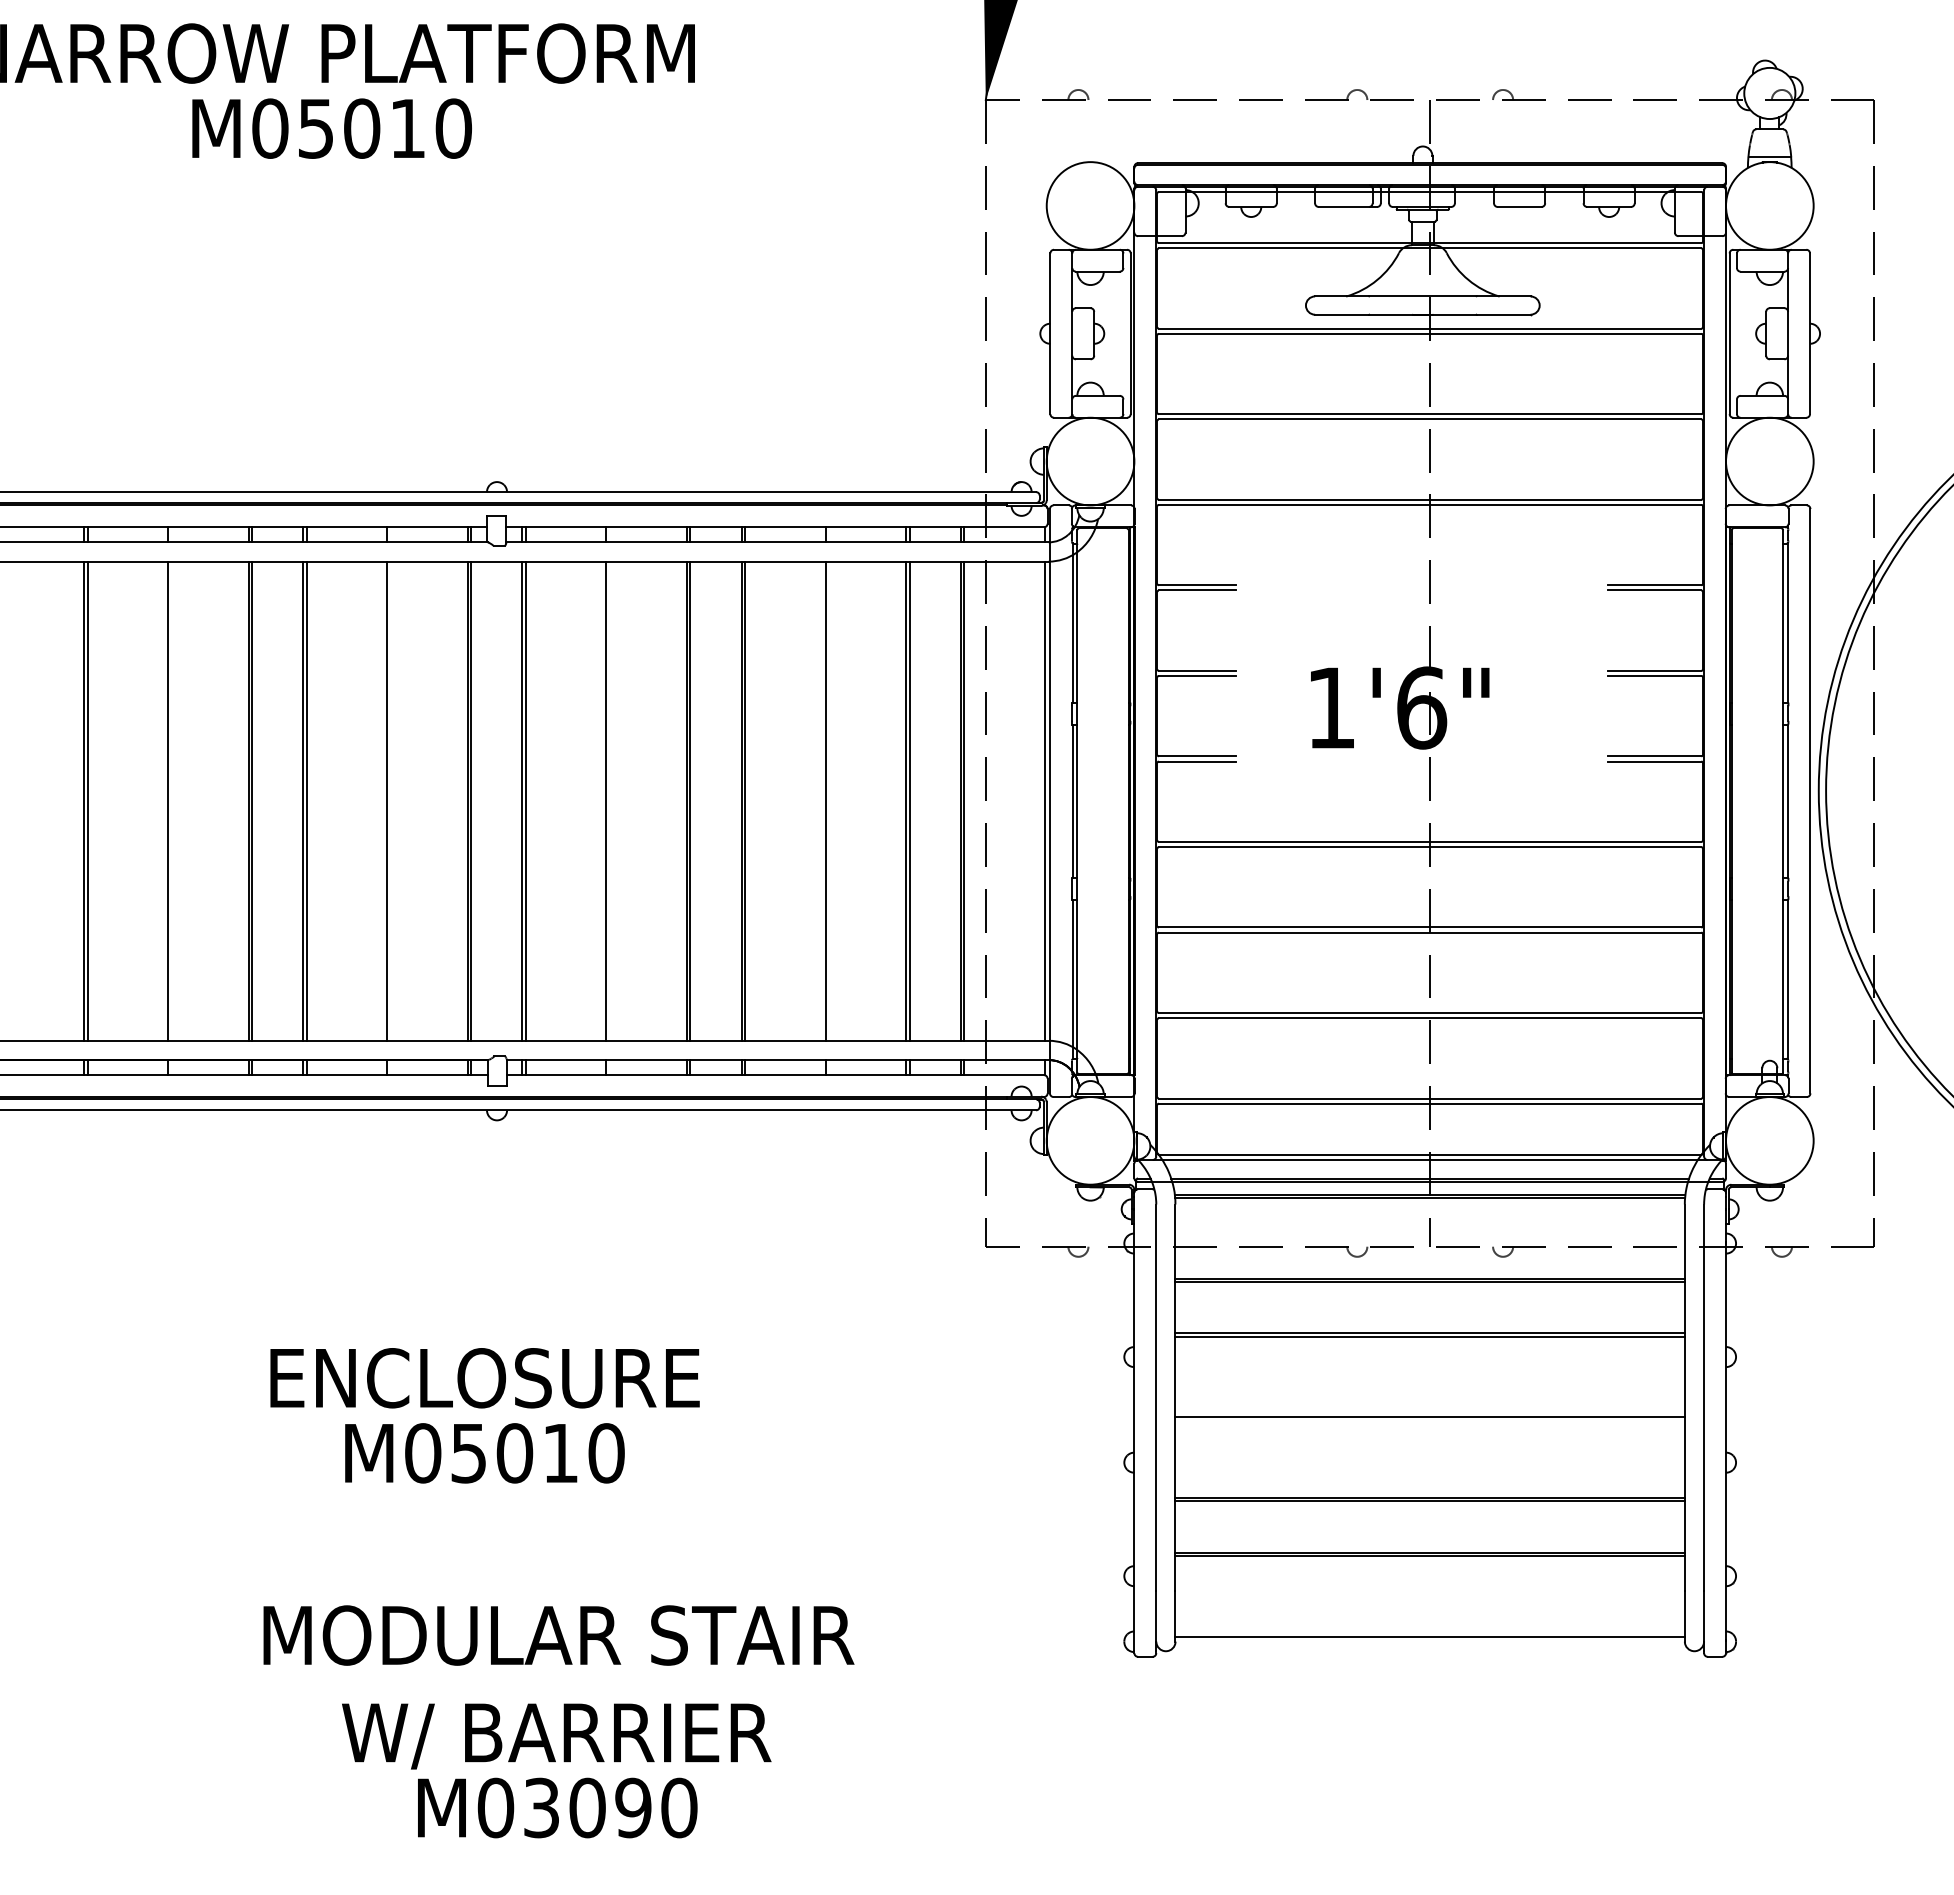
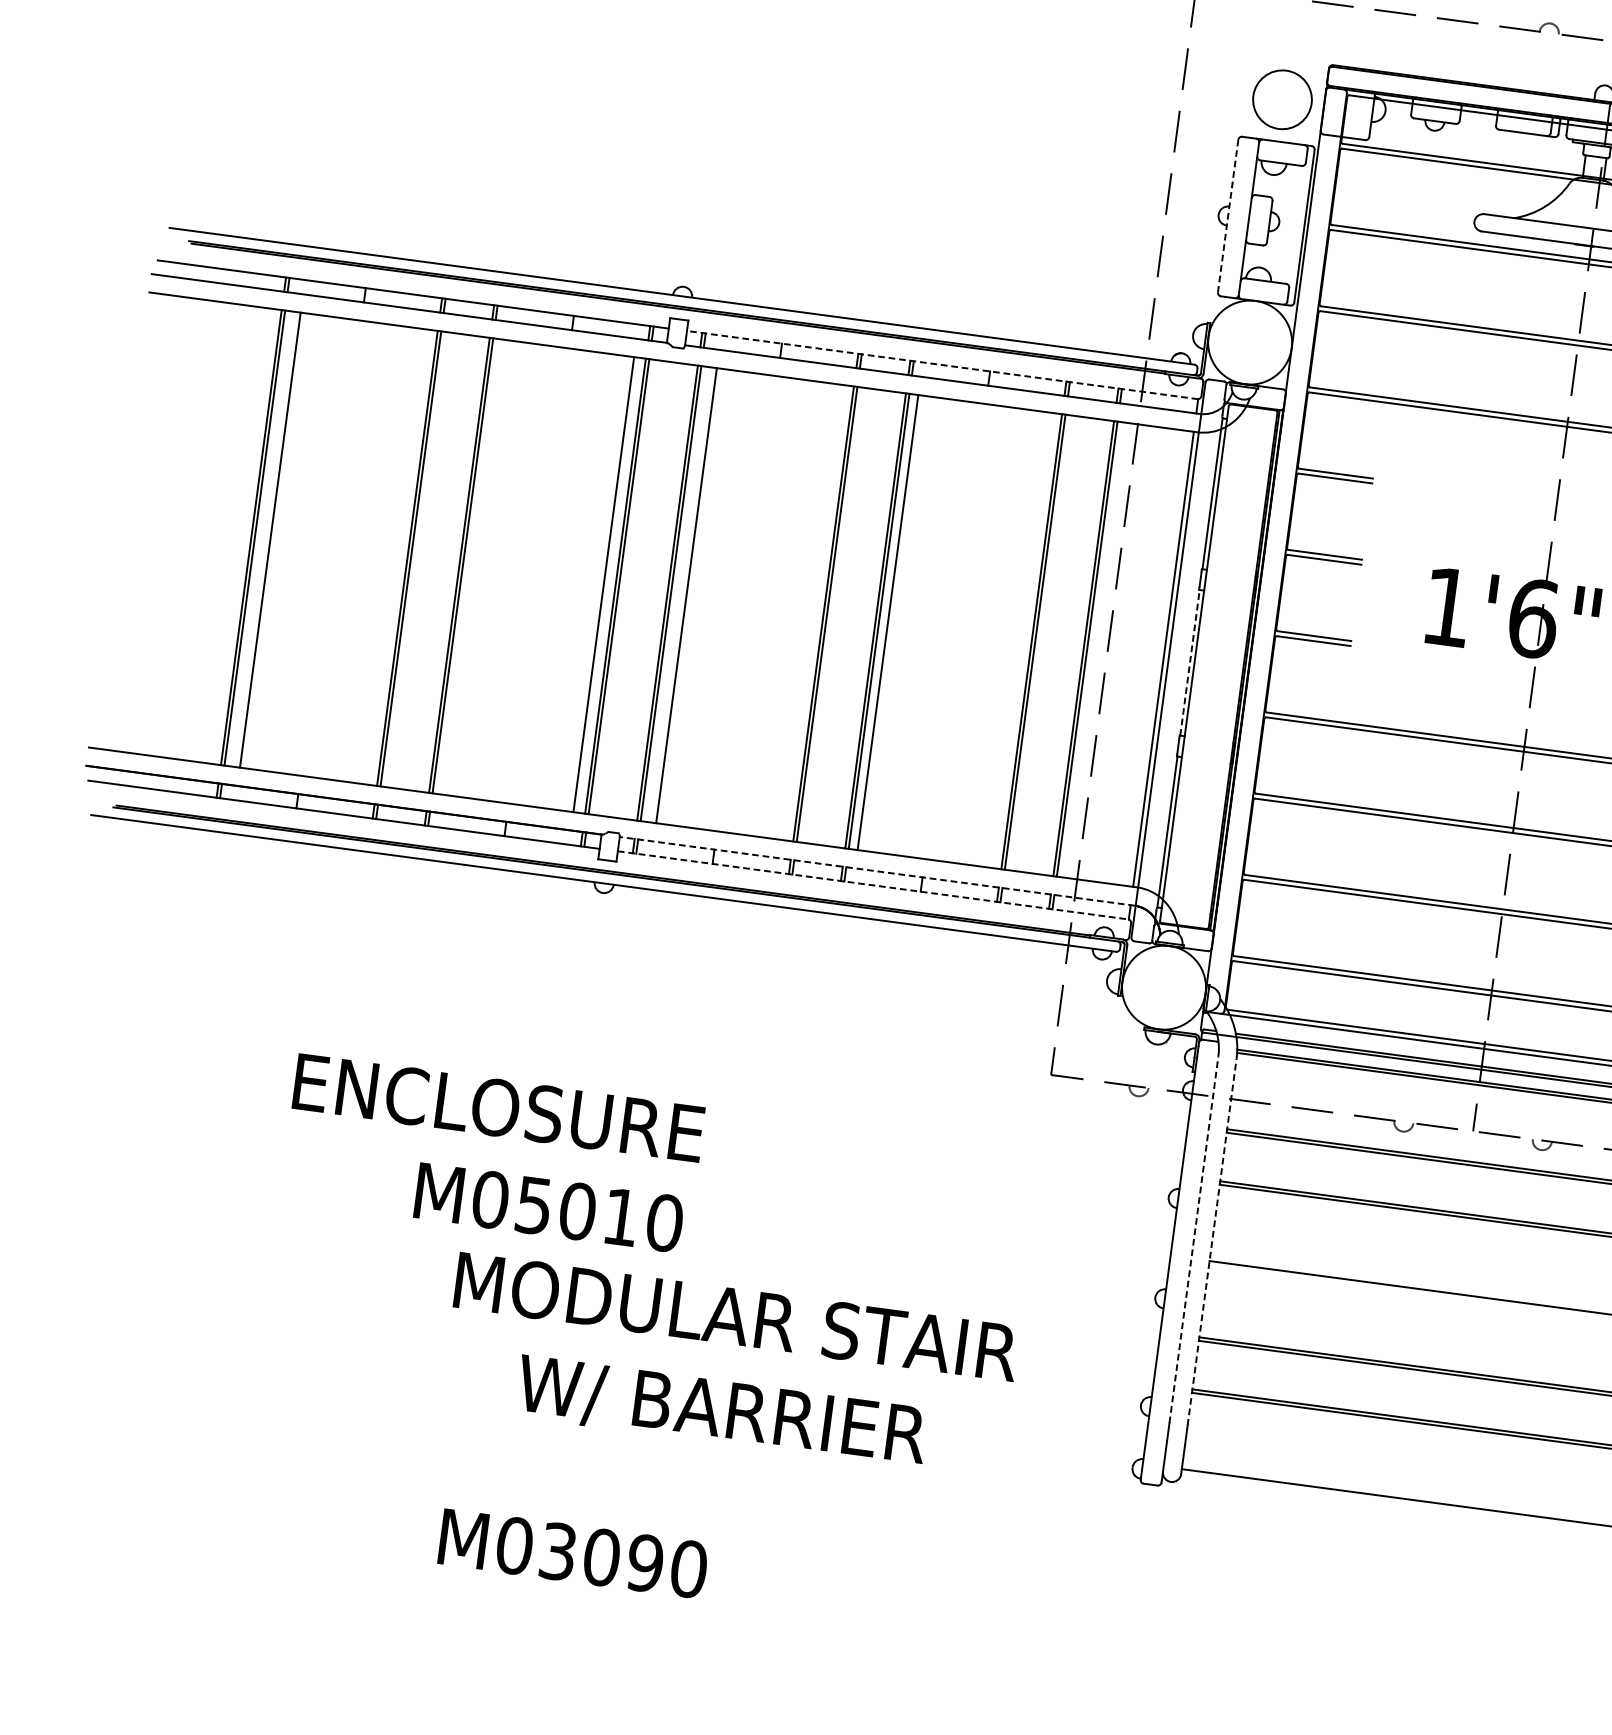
circle: (1090, 205) -> (1282, 99), size x0.7
line: (1050, 334) -> (1228, 216), solid -> dashed
line: (775, 527) -> (942, 365), solid -> dashed
line: (168, 800) -> (270, 539), moved
line: (387, 800) -> (604, 583), moved
line: (606, 800) -> (686, 595), moved
line: (825, 800) -> (888, 621), moved
line: (1072, 801) -> (1189, 663), solid -> dashed
line: (777, 1060) -> (876, 871), solid -> dashed
line: (776, 1075) -> (874, 885), solid -> dashed
text: (484, 1378) -> (498, 1108), moved
line: (1156, 1397) -> (1194, 1239), solid -> dashed
line: (1175, 1397) -> (1212, 1242), solid -> dashed
text: (558, 1687) -> (729, 1366), moved

